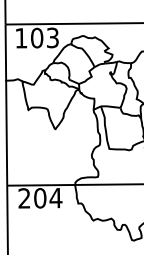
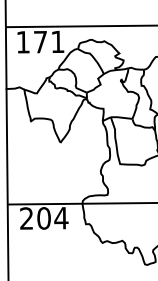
text: (44, 37) -> (48, 41), 103 -> 171

